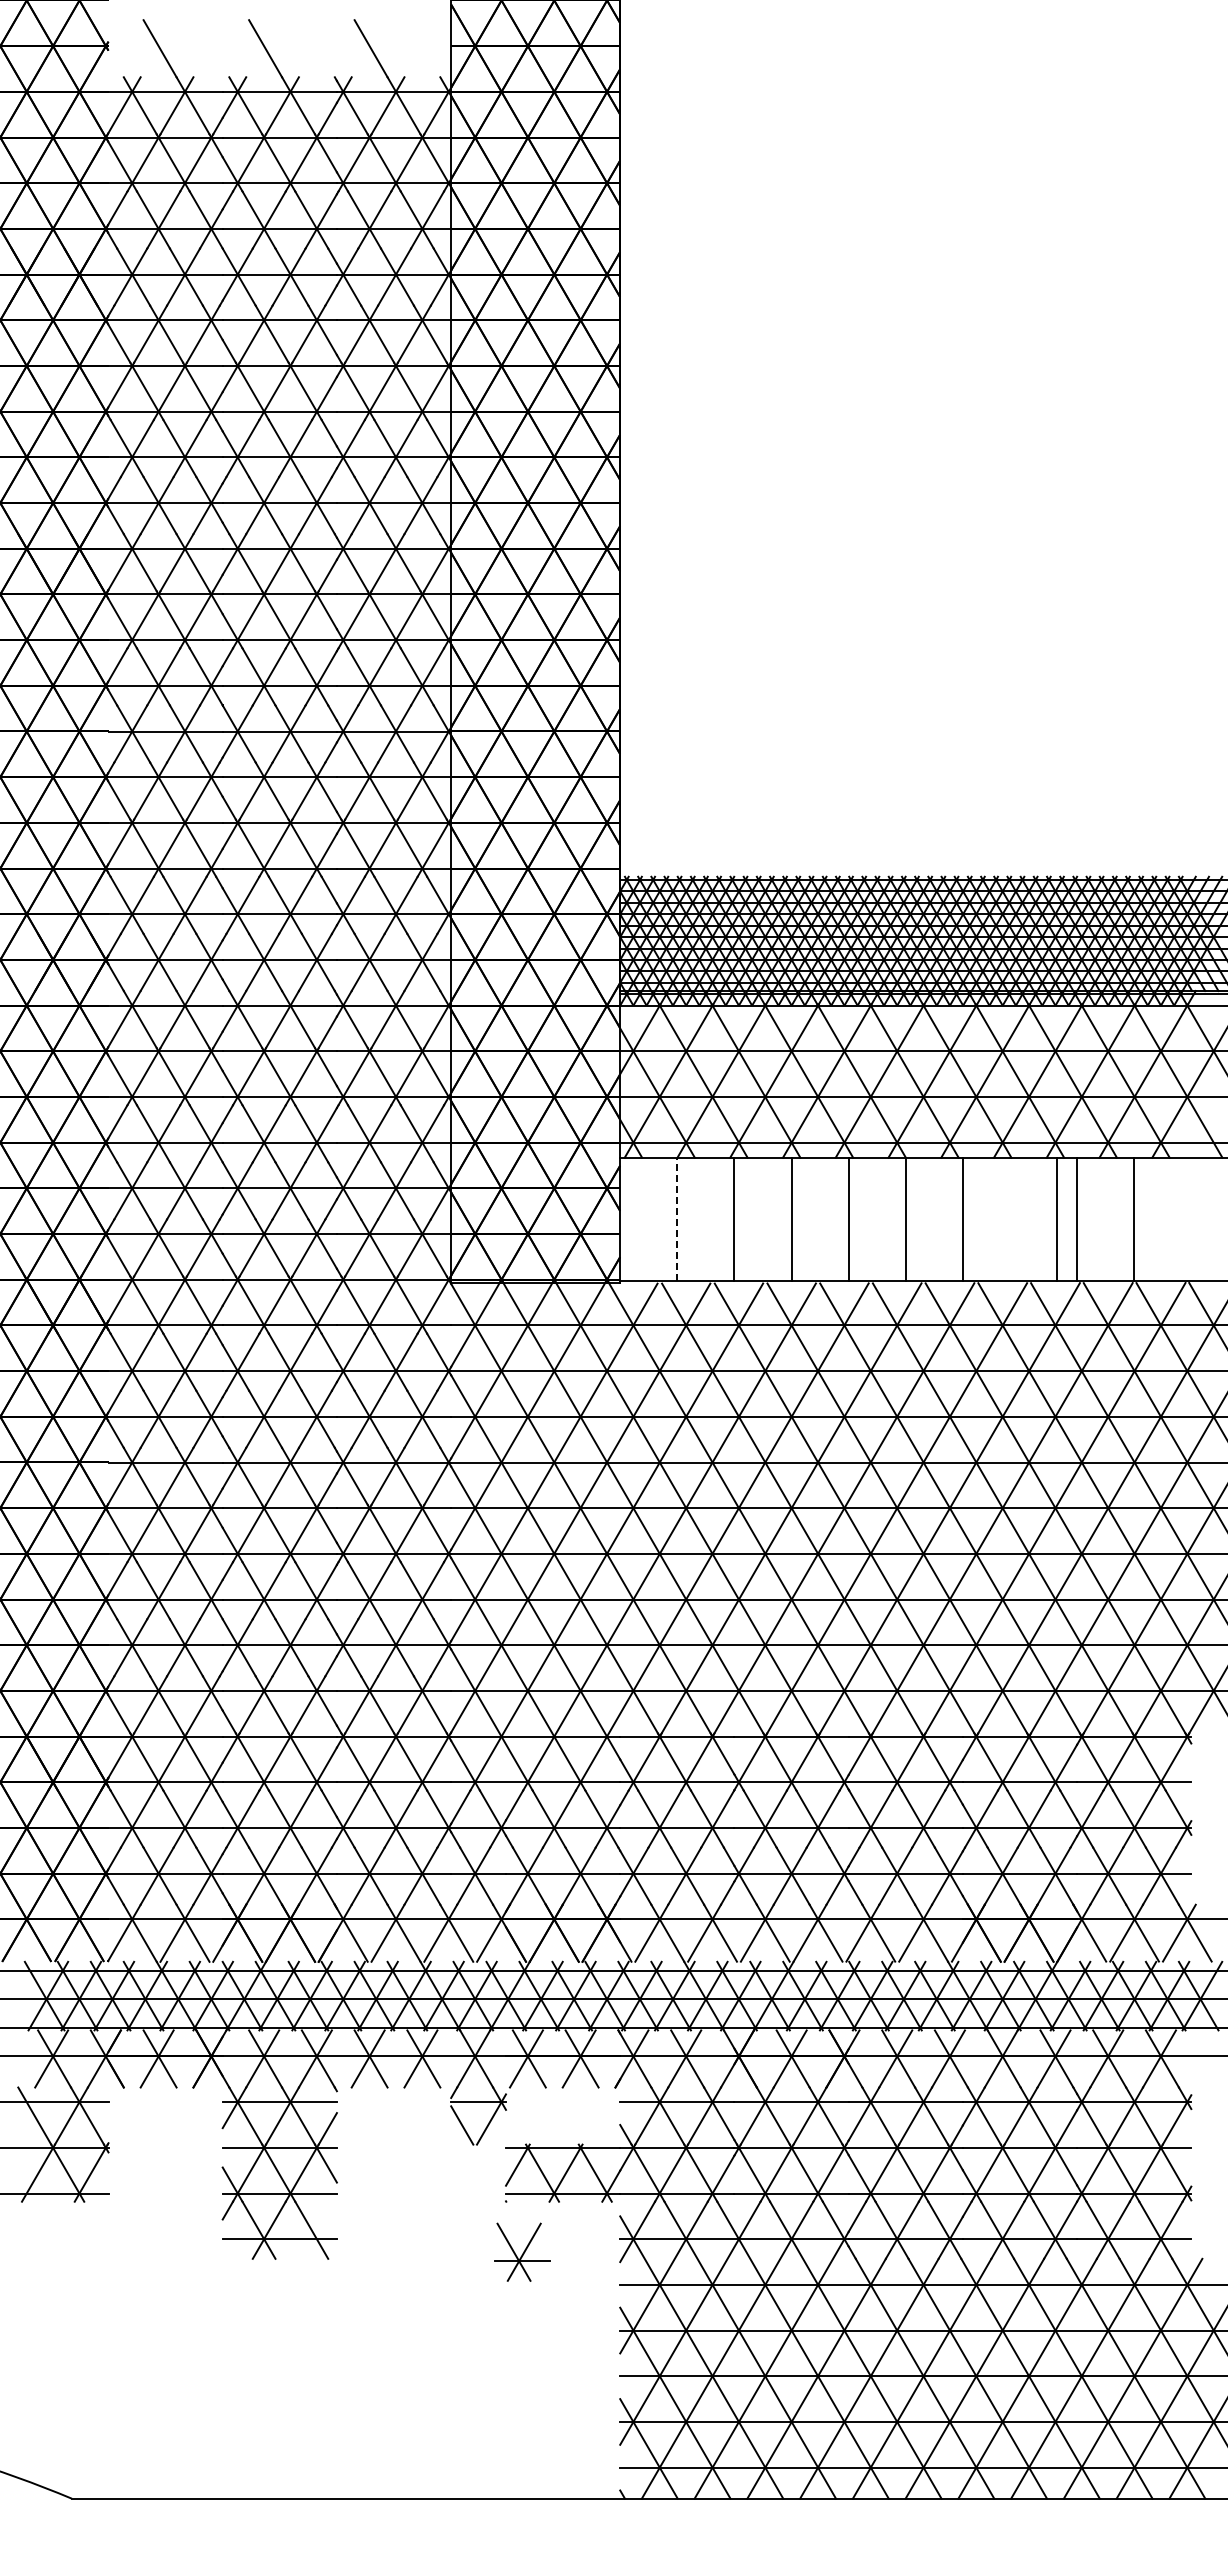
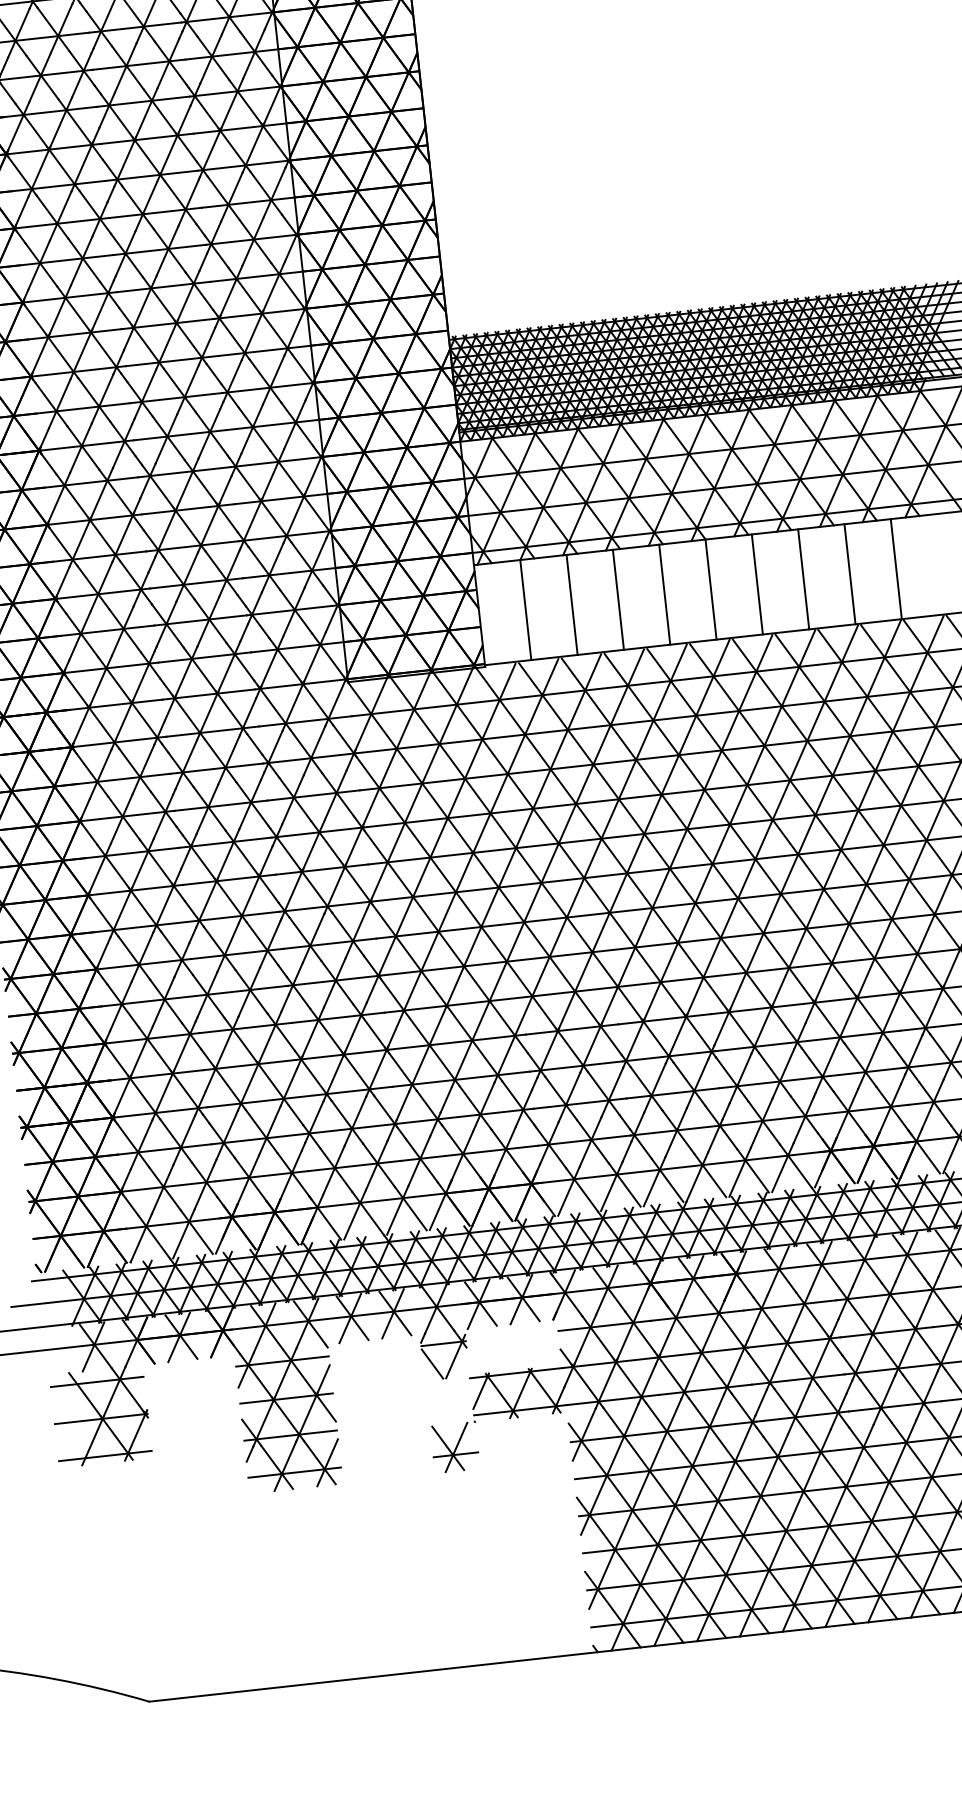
line: (677, 1219) -> (525, 610), dashed -> solid
line: (1056, 1219) -> (803, 579), moved
line: (320, 2231) -> (327, 1462), added
part: (522, 2251) -> (454, 1446), moved

